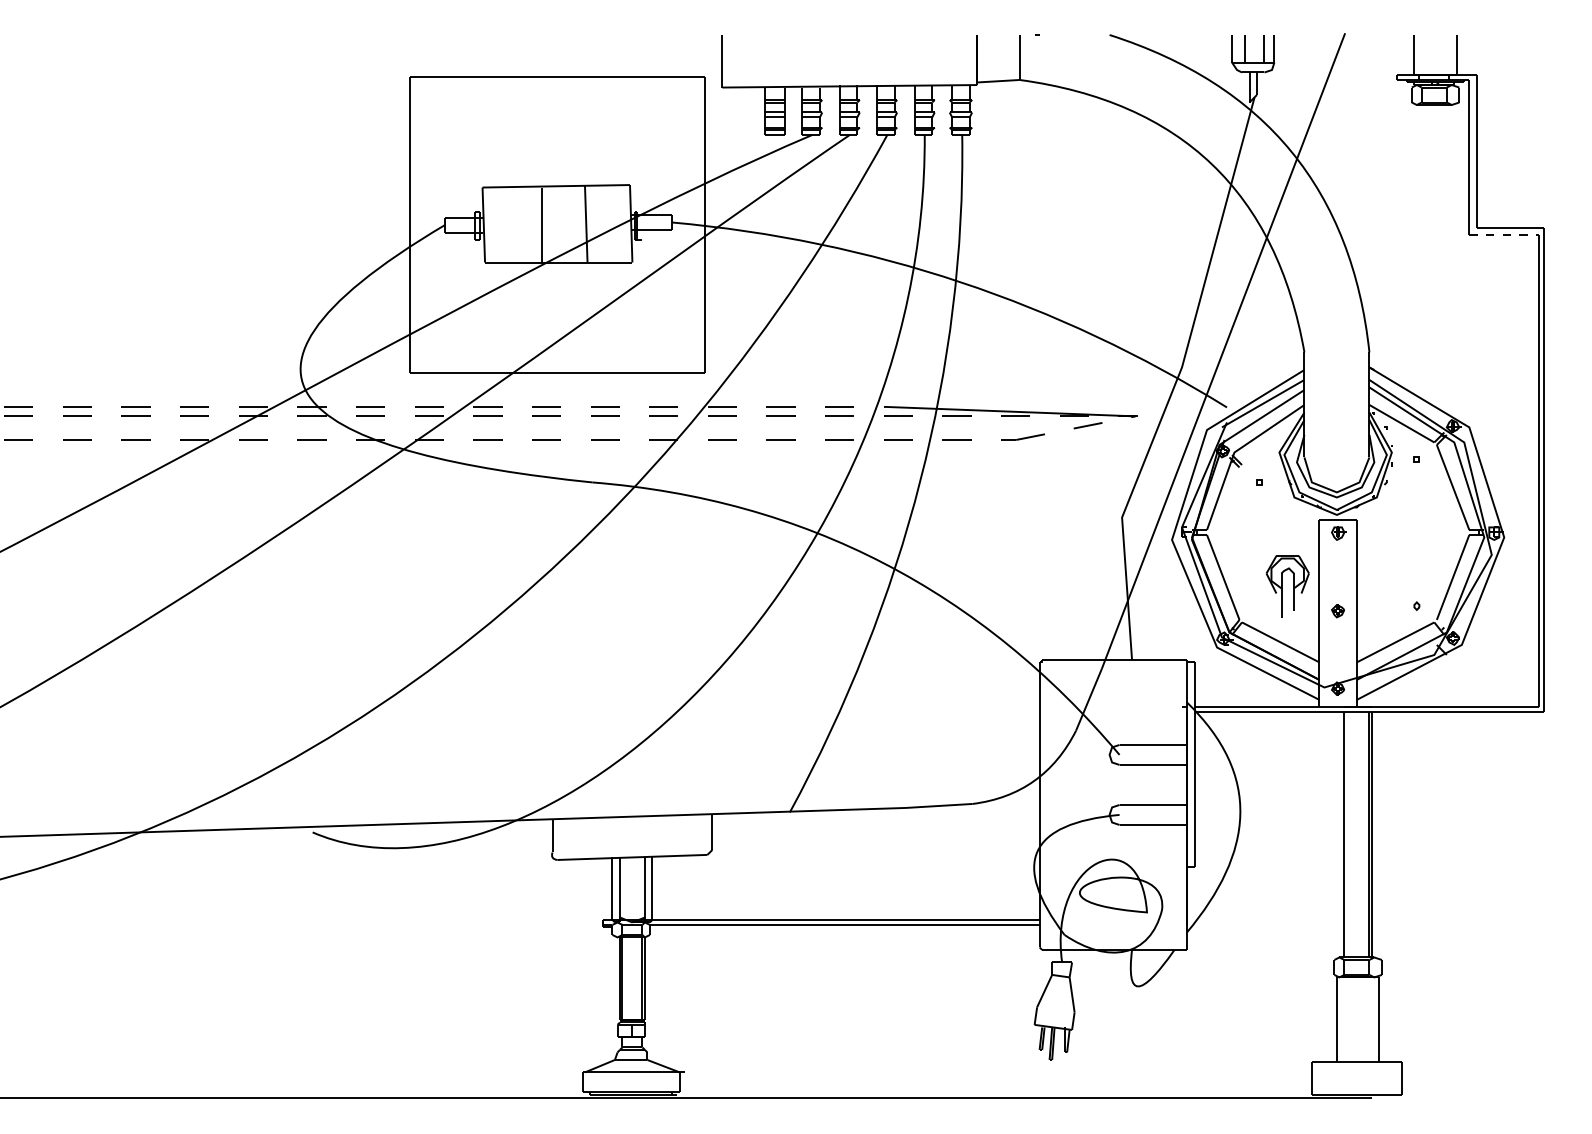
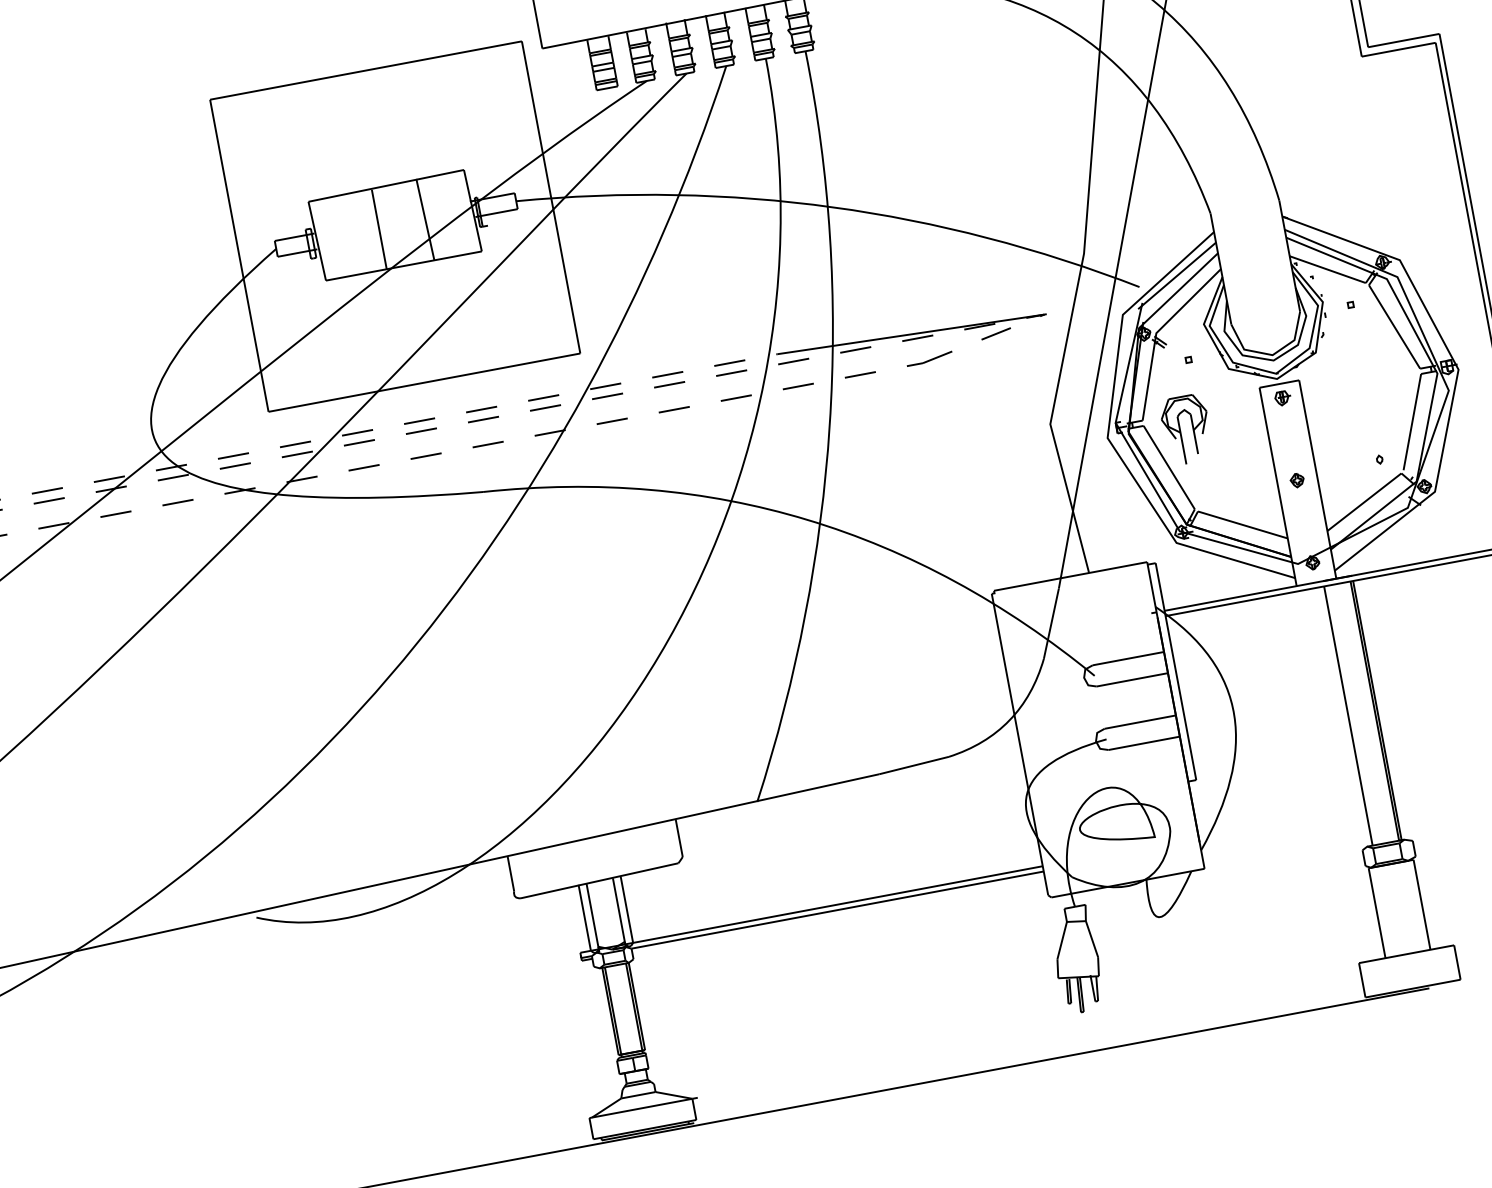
line: (1504, 235) -> (1399, 50), dashed -> solid
part: (1287, 586) -> (1186, 429), moved

